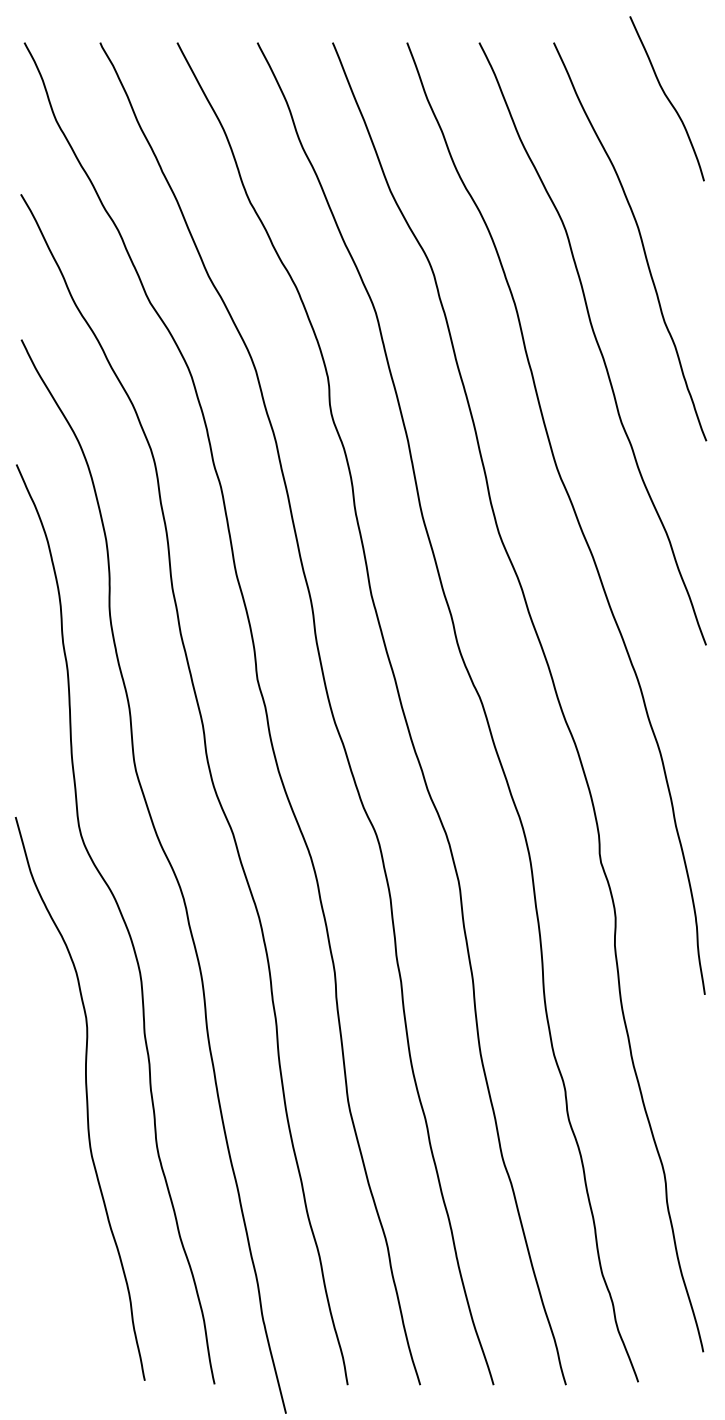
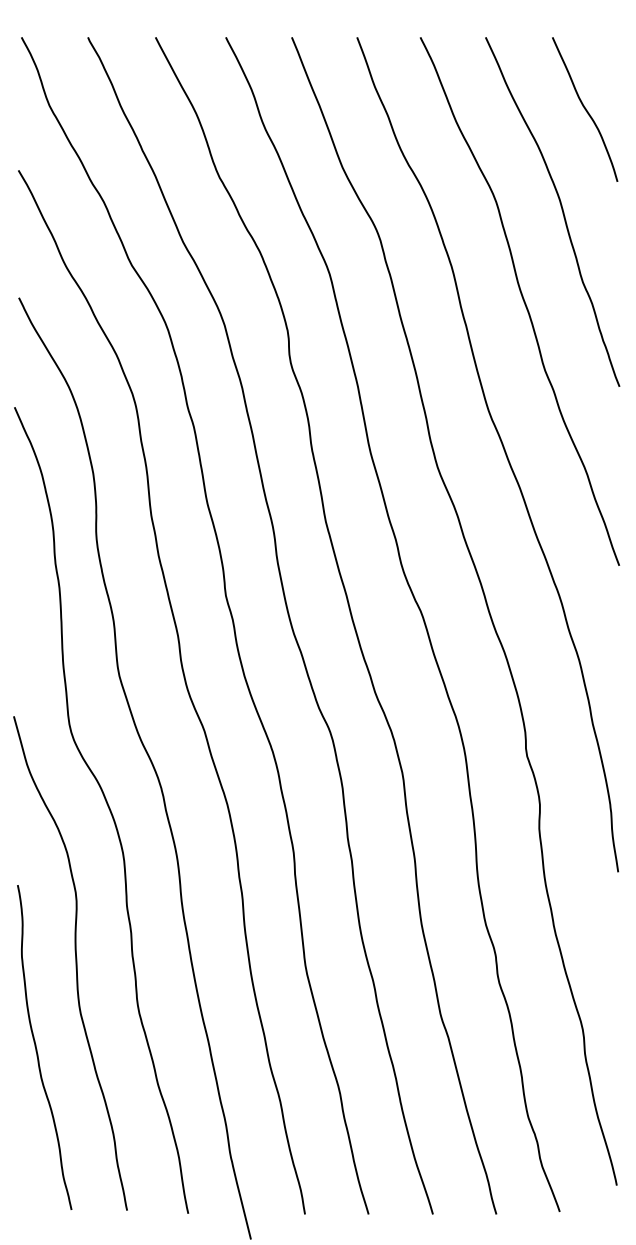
curve: (667, 98) -> (585, 109), moved
curve: (42, 1196) -> (37, 1049), added

